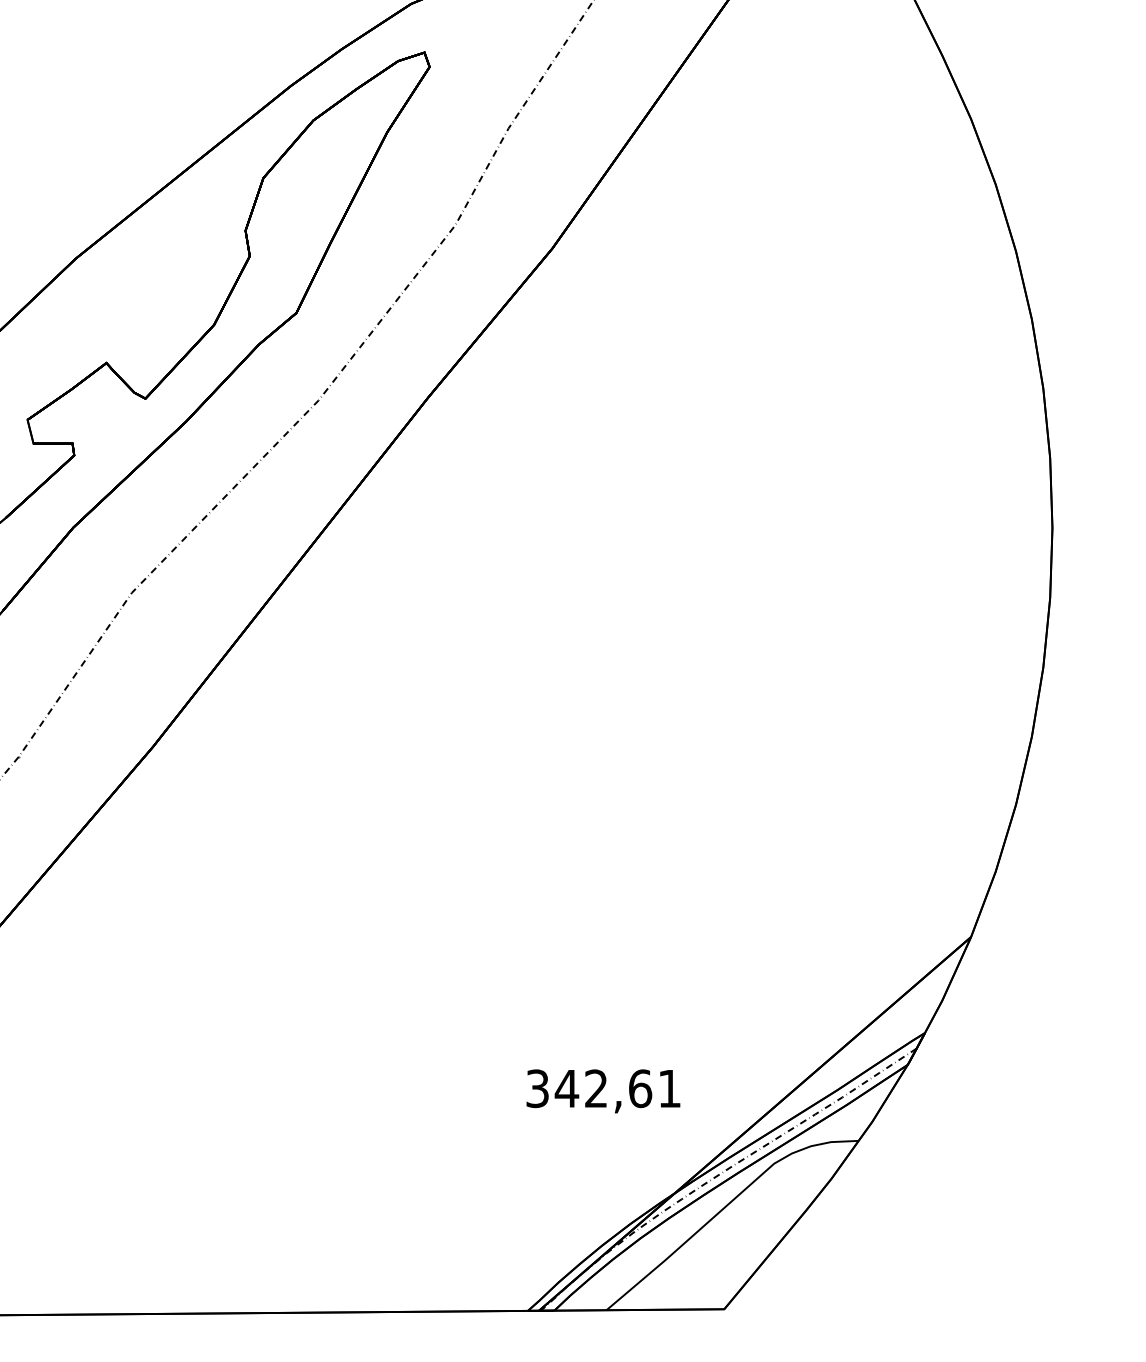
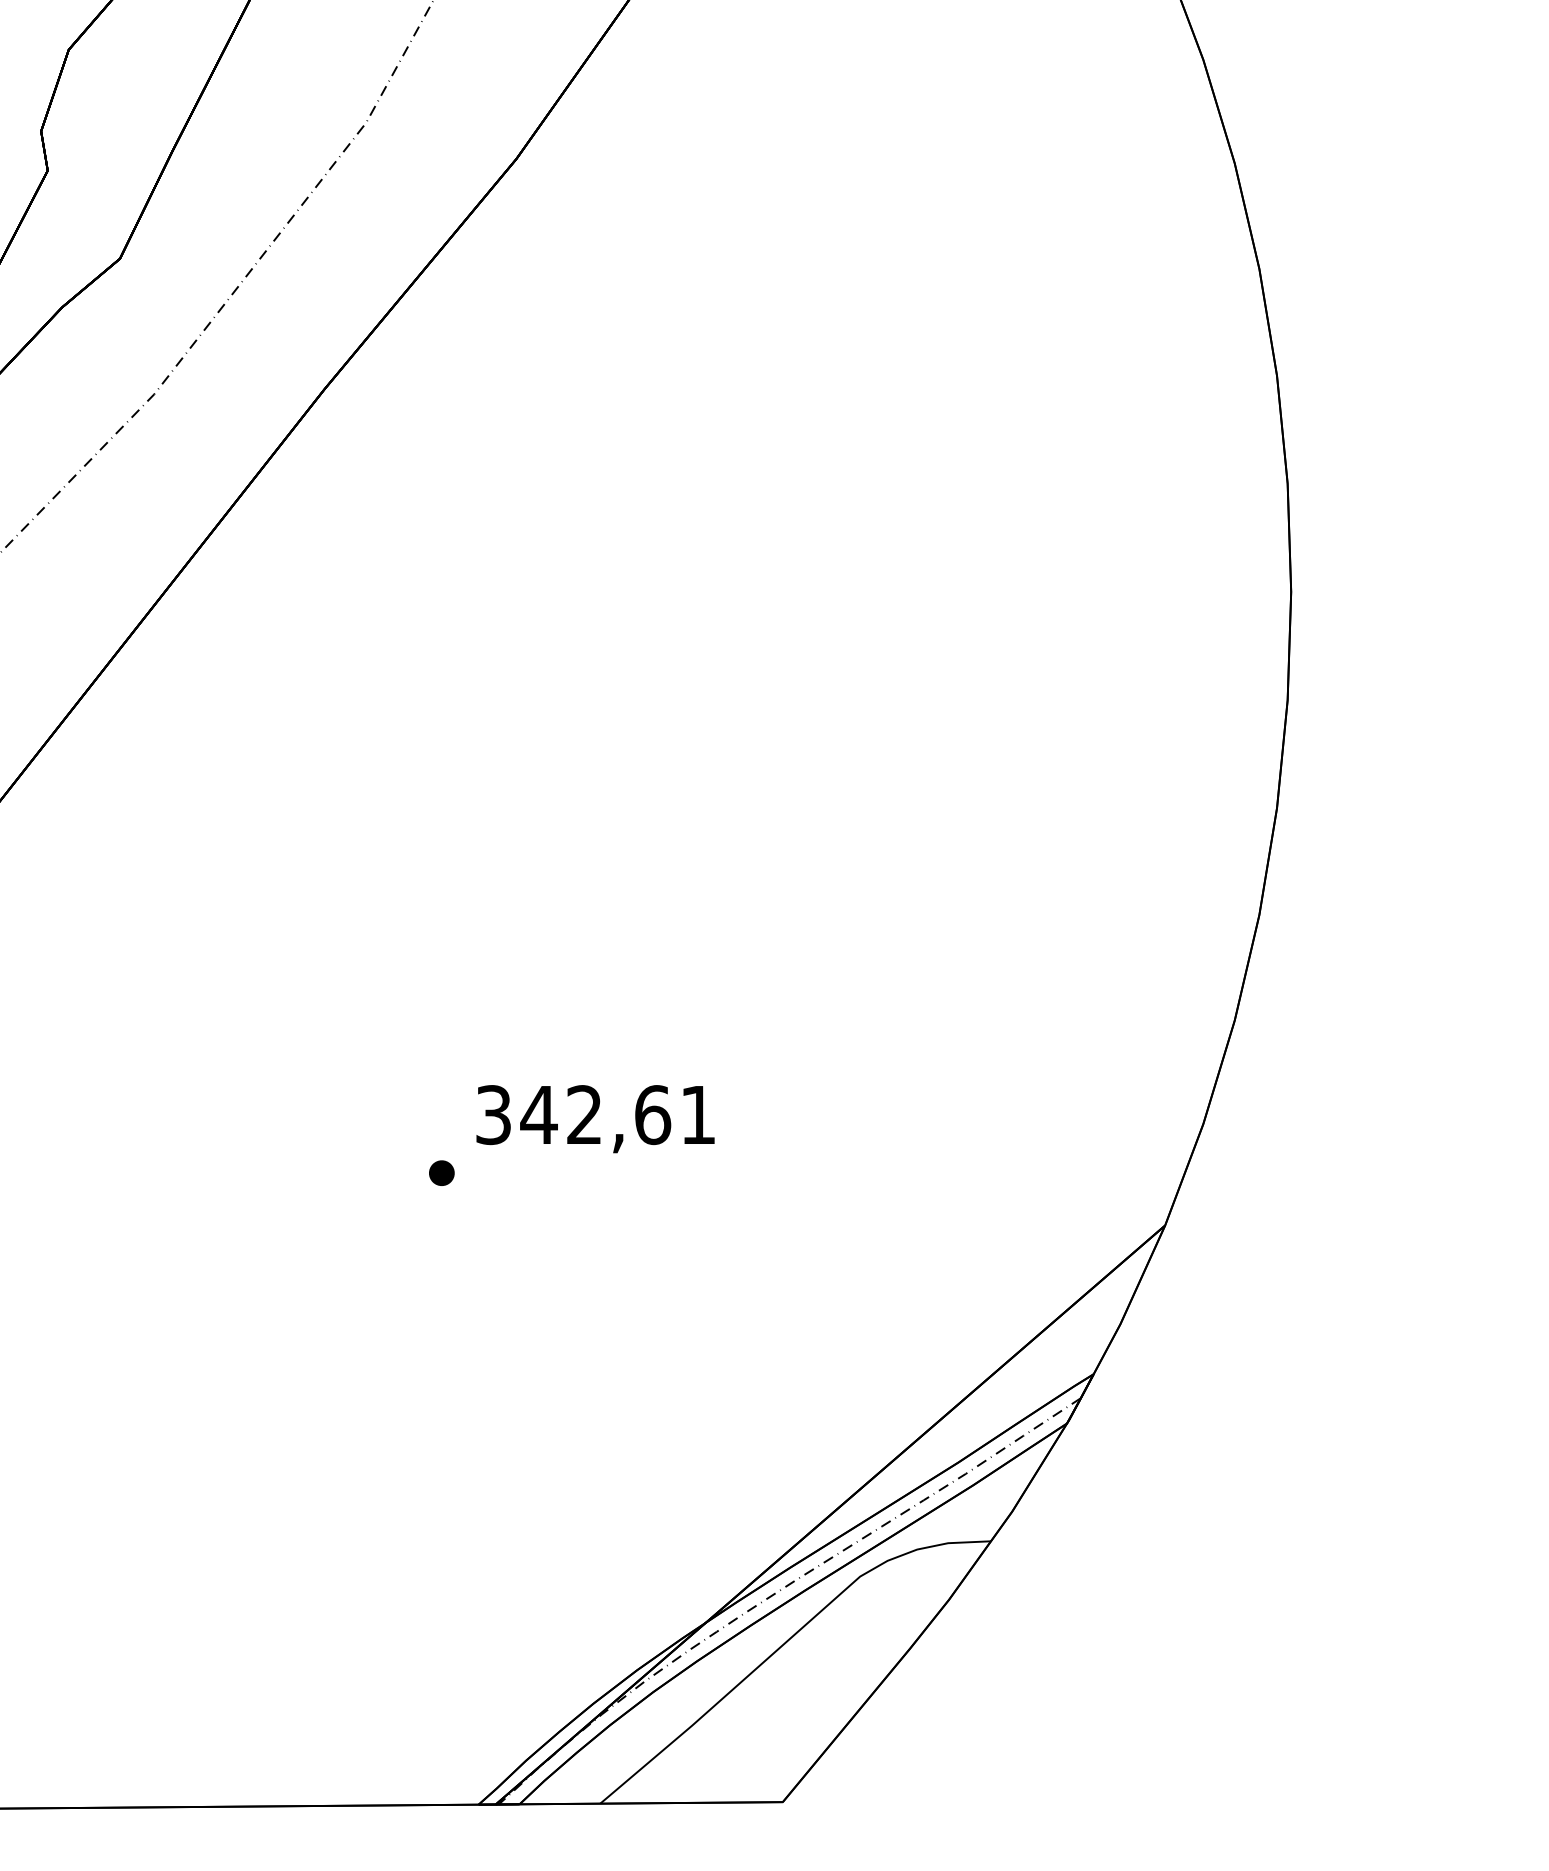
part: (504, 903) -> (442, 1173), added
text: (603, 1091) -> (595, 1119), moved

